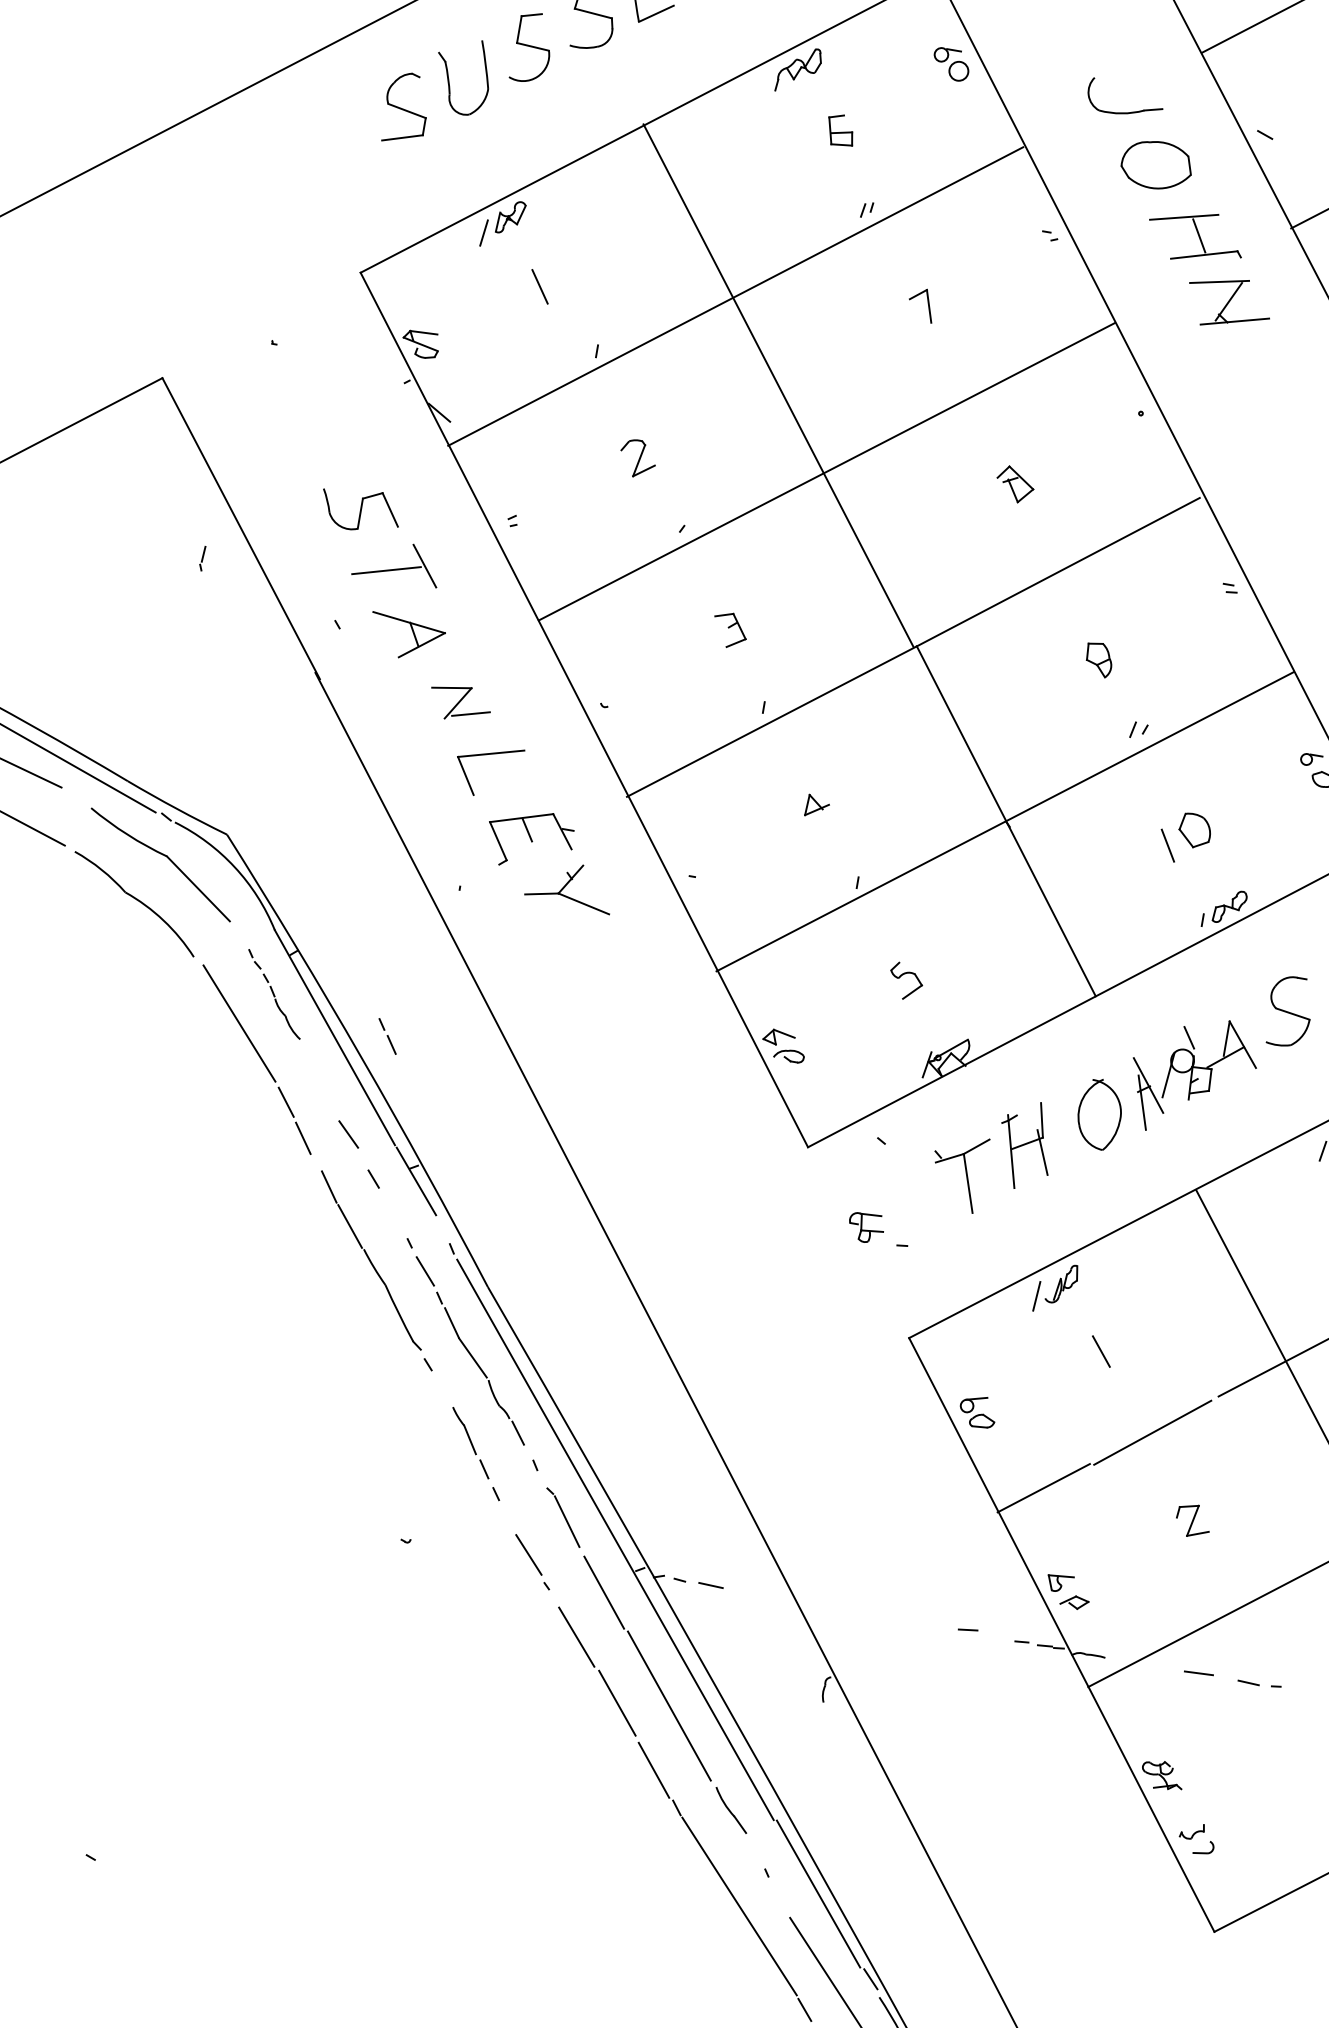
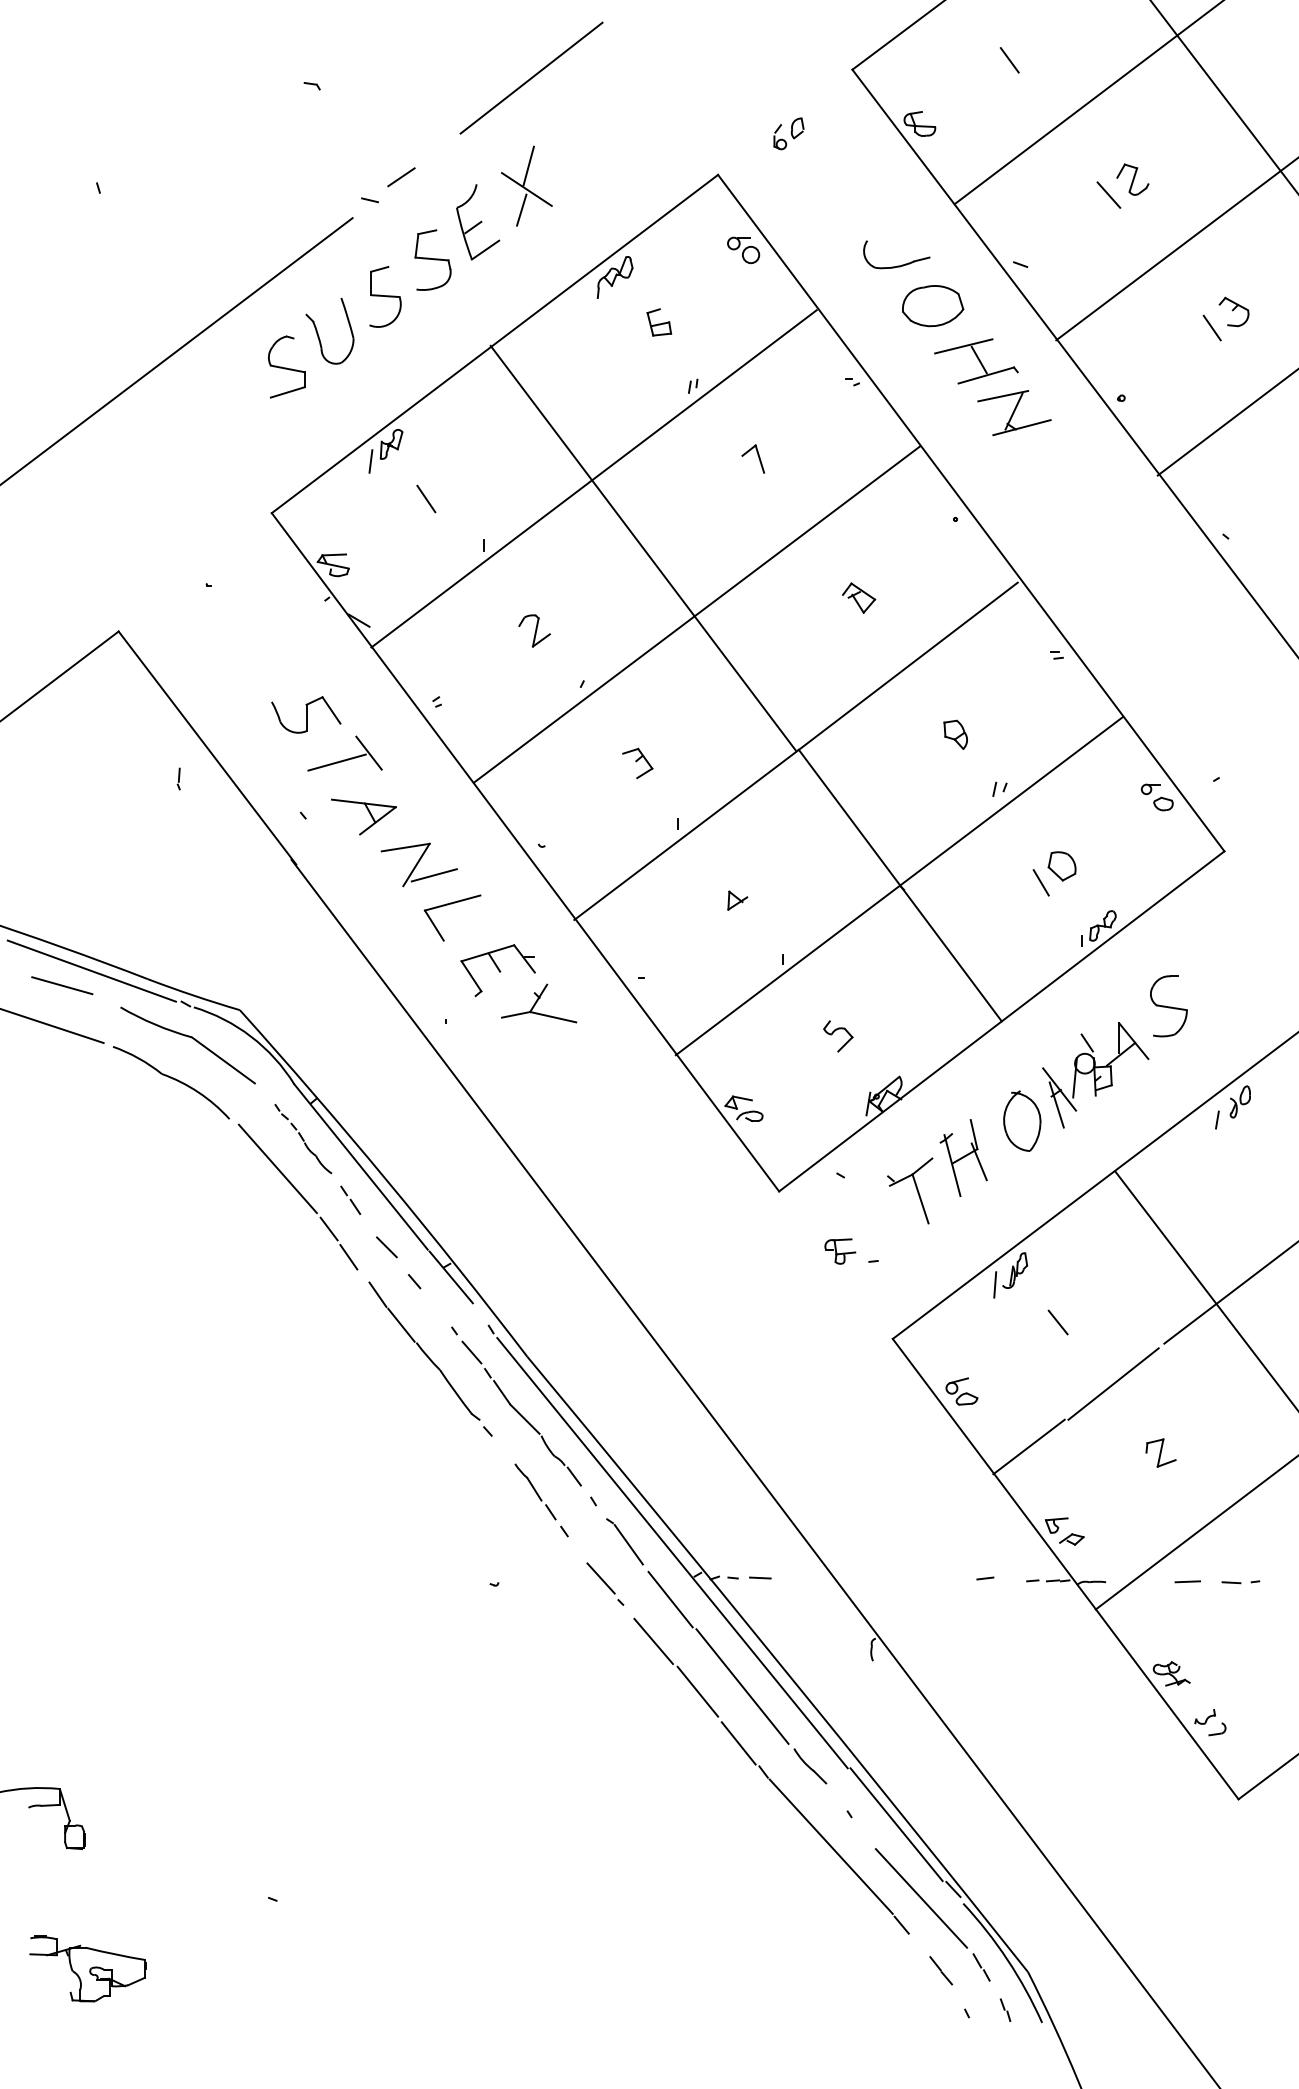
part: (459, 703) -> (418, 864), size x1.43
line: (387, 1035) -> (350, 1199), moved

